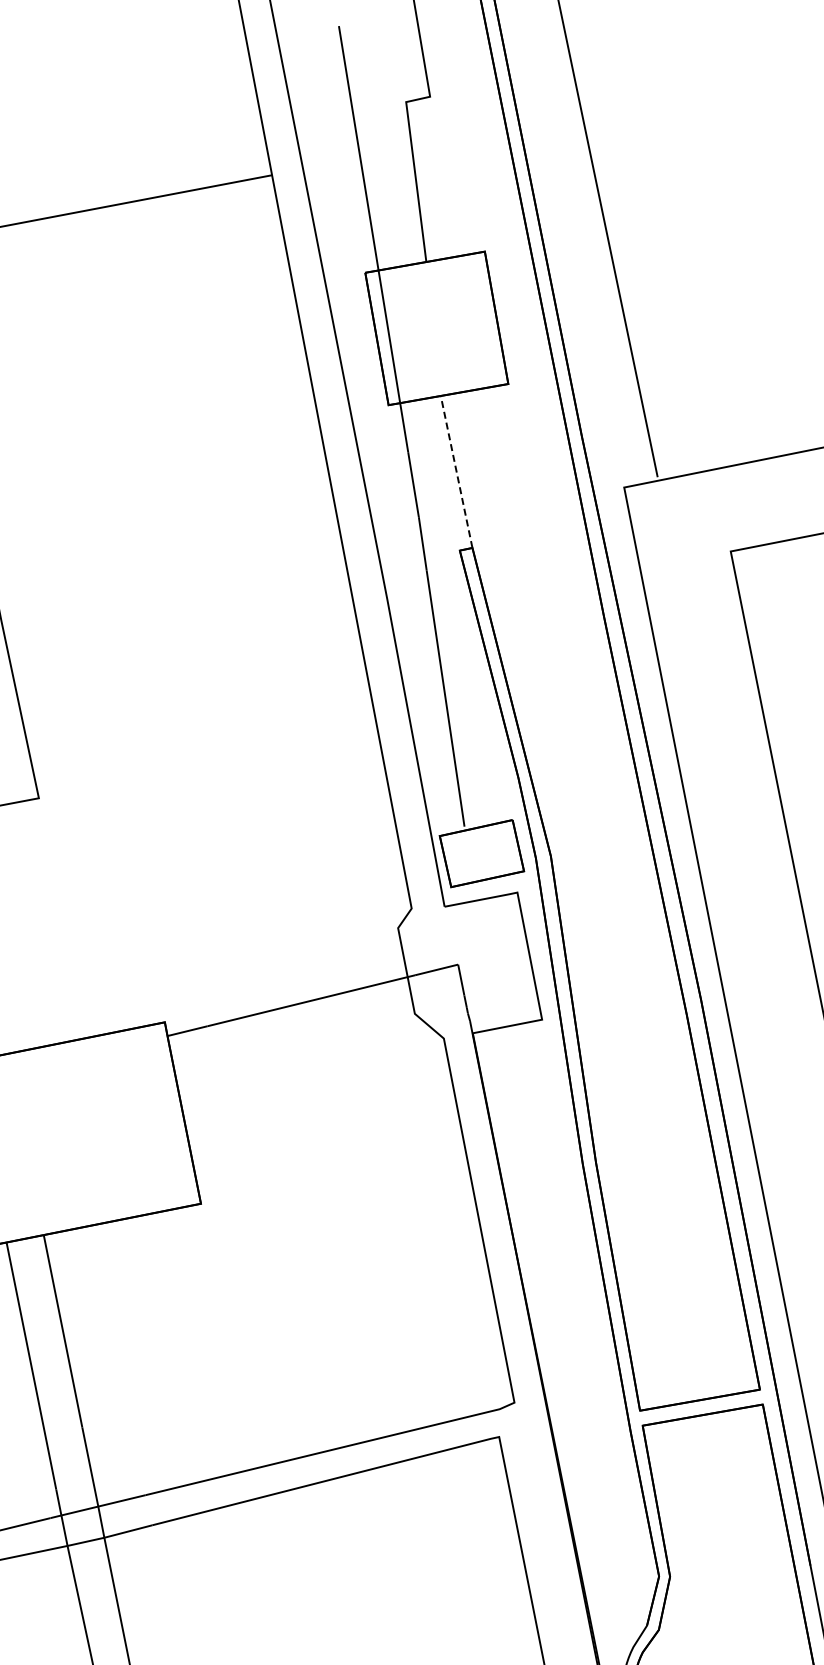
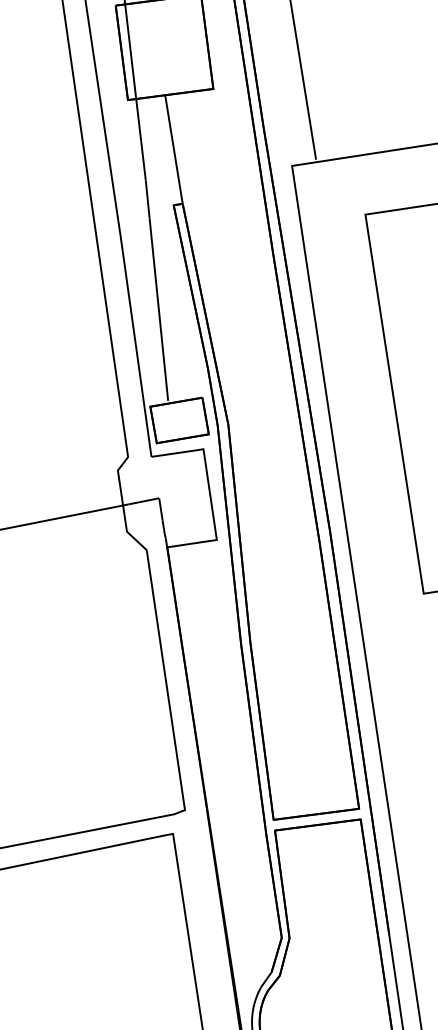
line: (456, 471) -> (173, 149), dashed -> solid

